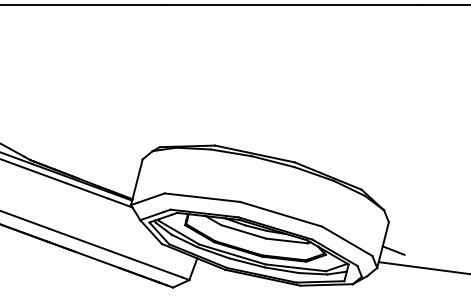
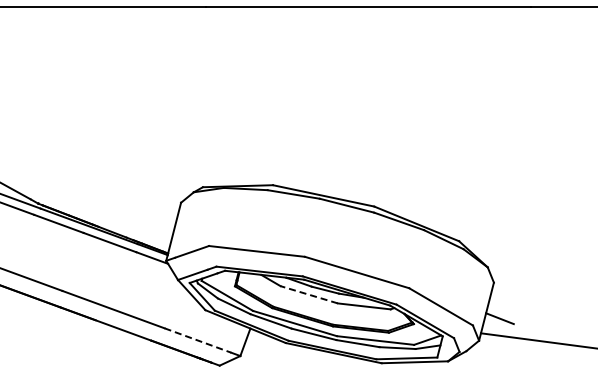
line: (243, 231) -> (309, 294), solid -> dashed
line: (156, 267) -> (198, 340), solid -> dashed

